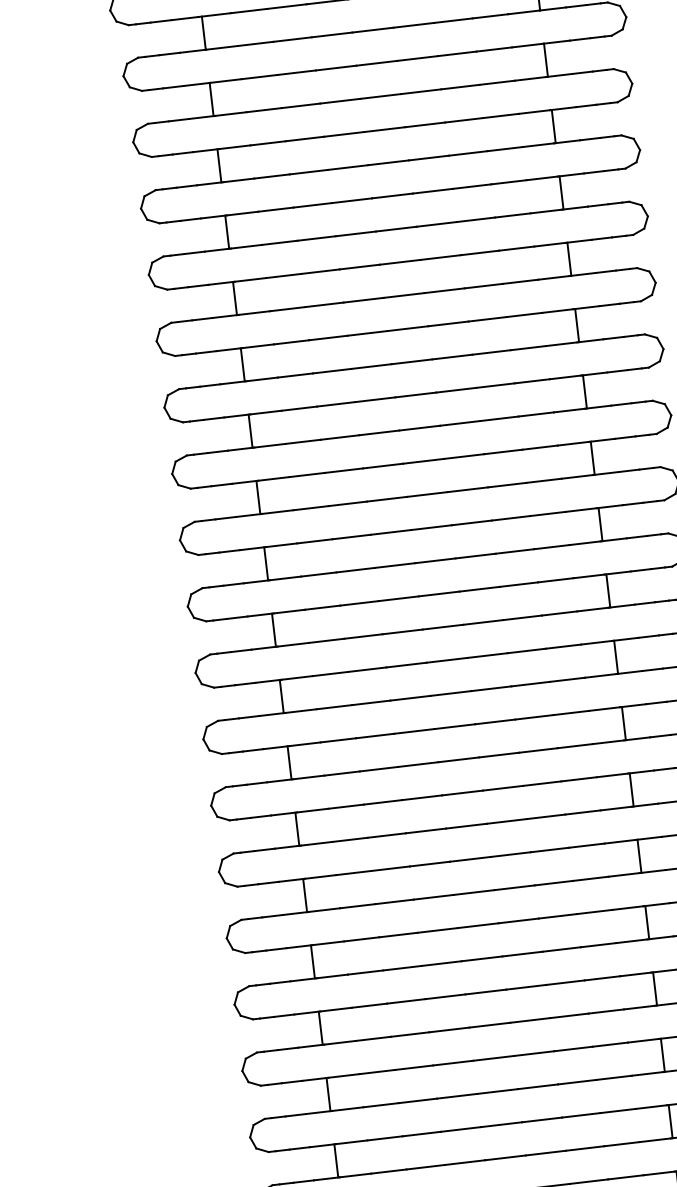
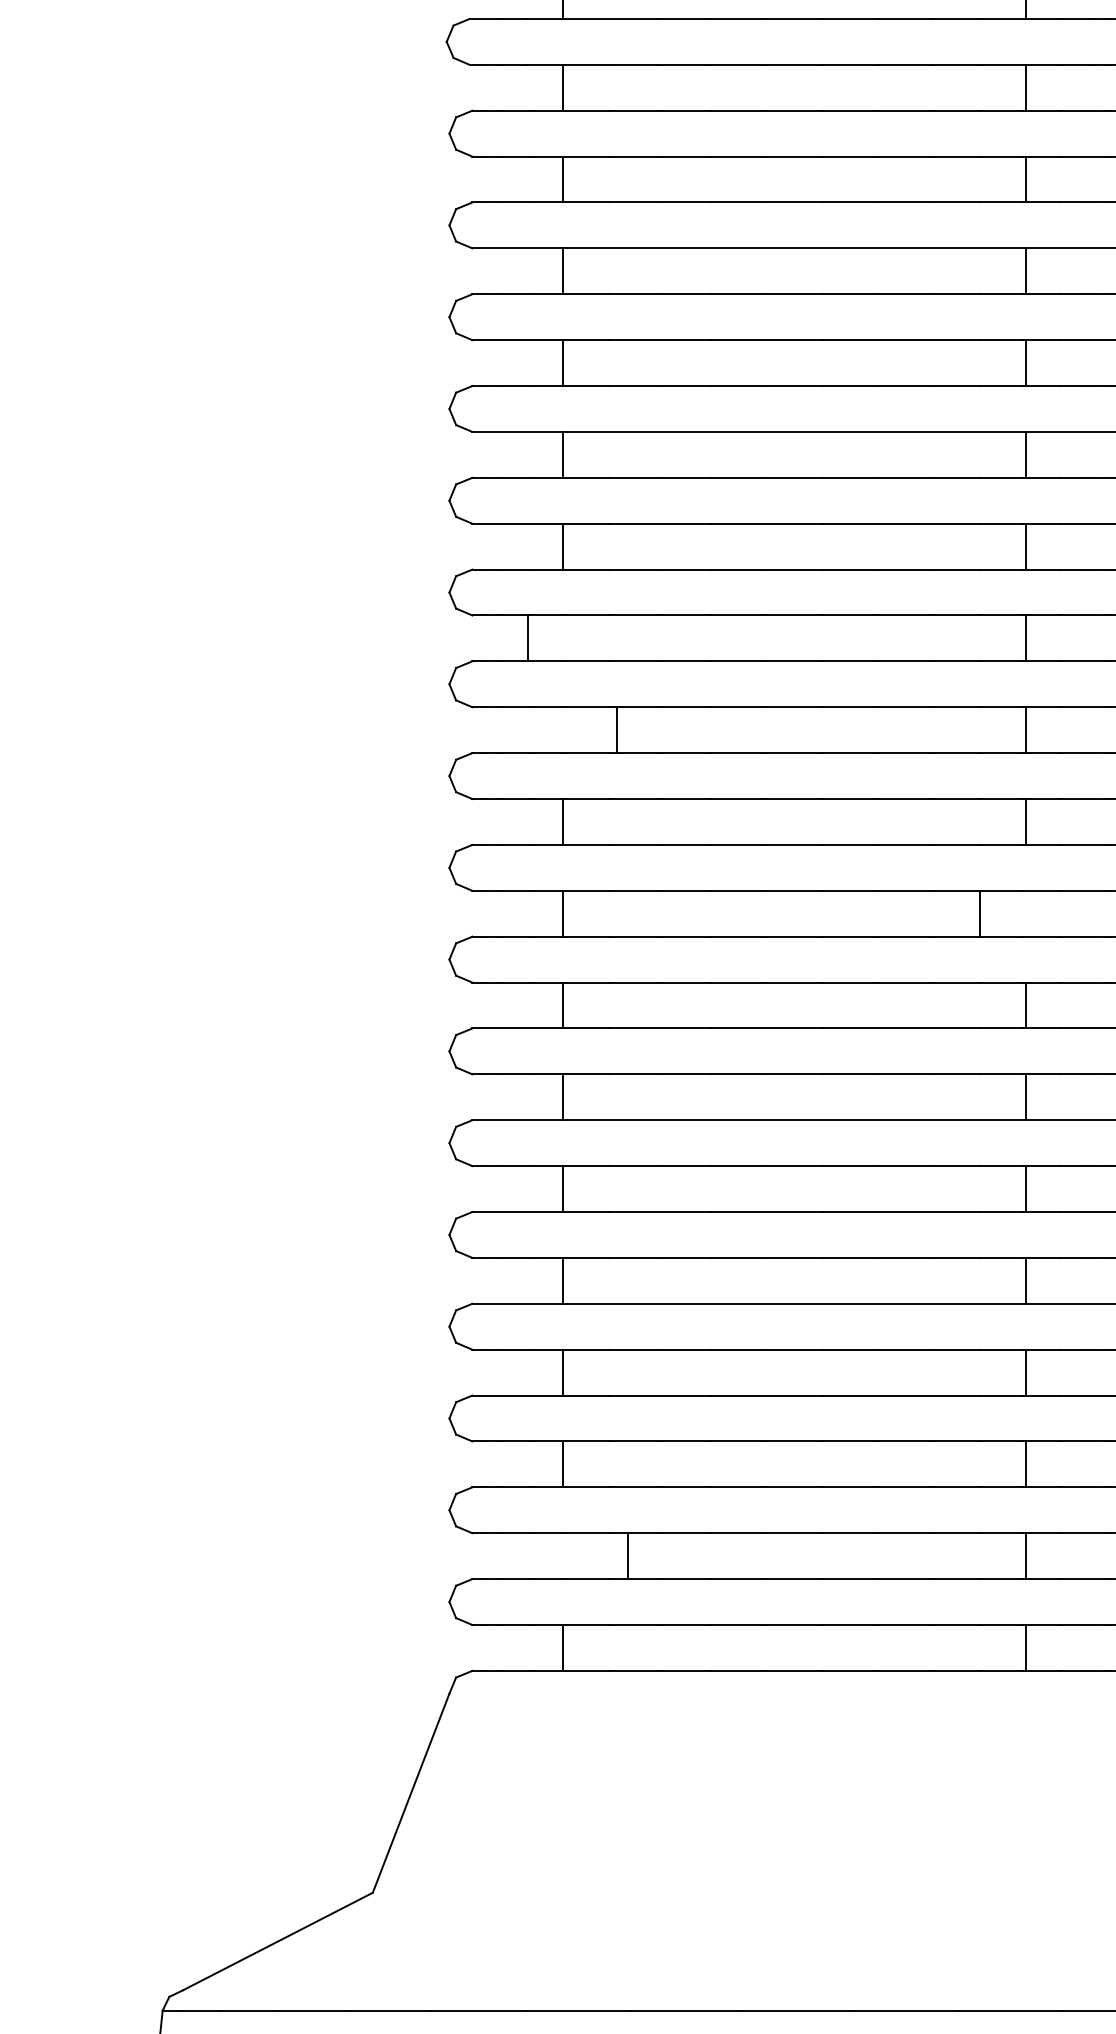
line: (258, 497) -> (528, 638), moved
line: (266, 564) -> (617, 730), moved
line: (615, 657) -> (979, 913), moved
line: (336, 1161) -> (628, 1556), moved

